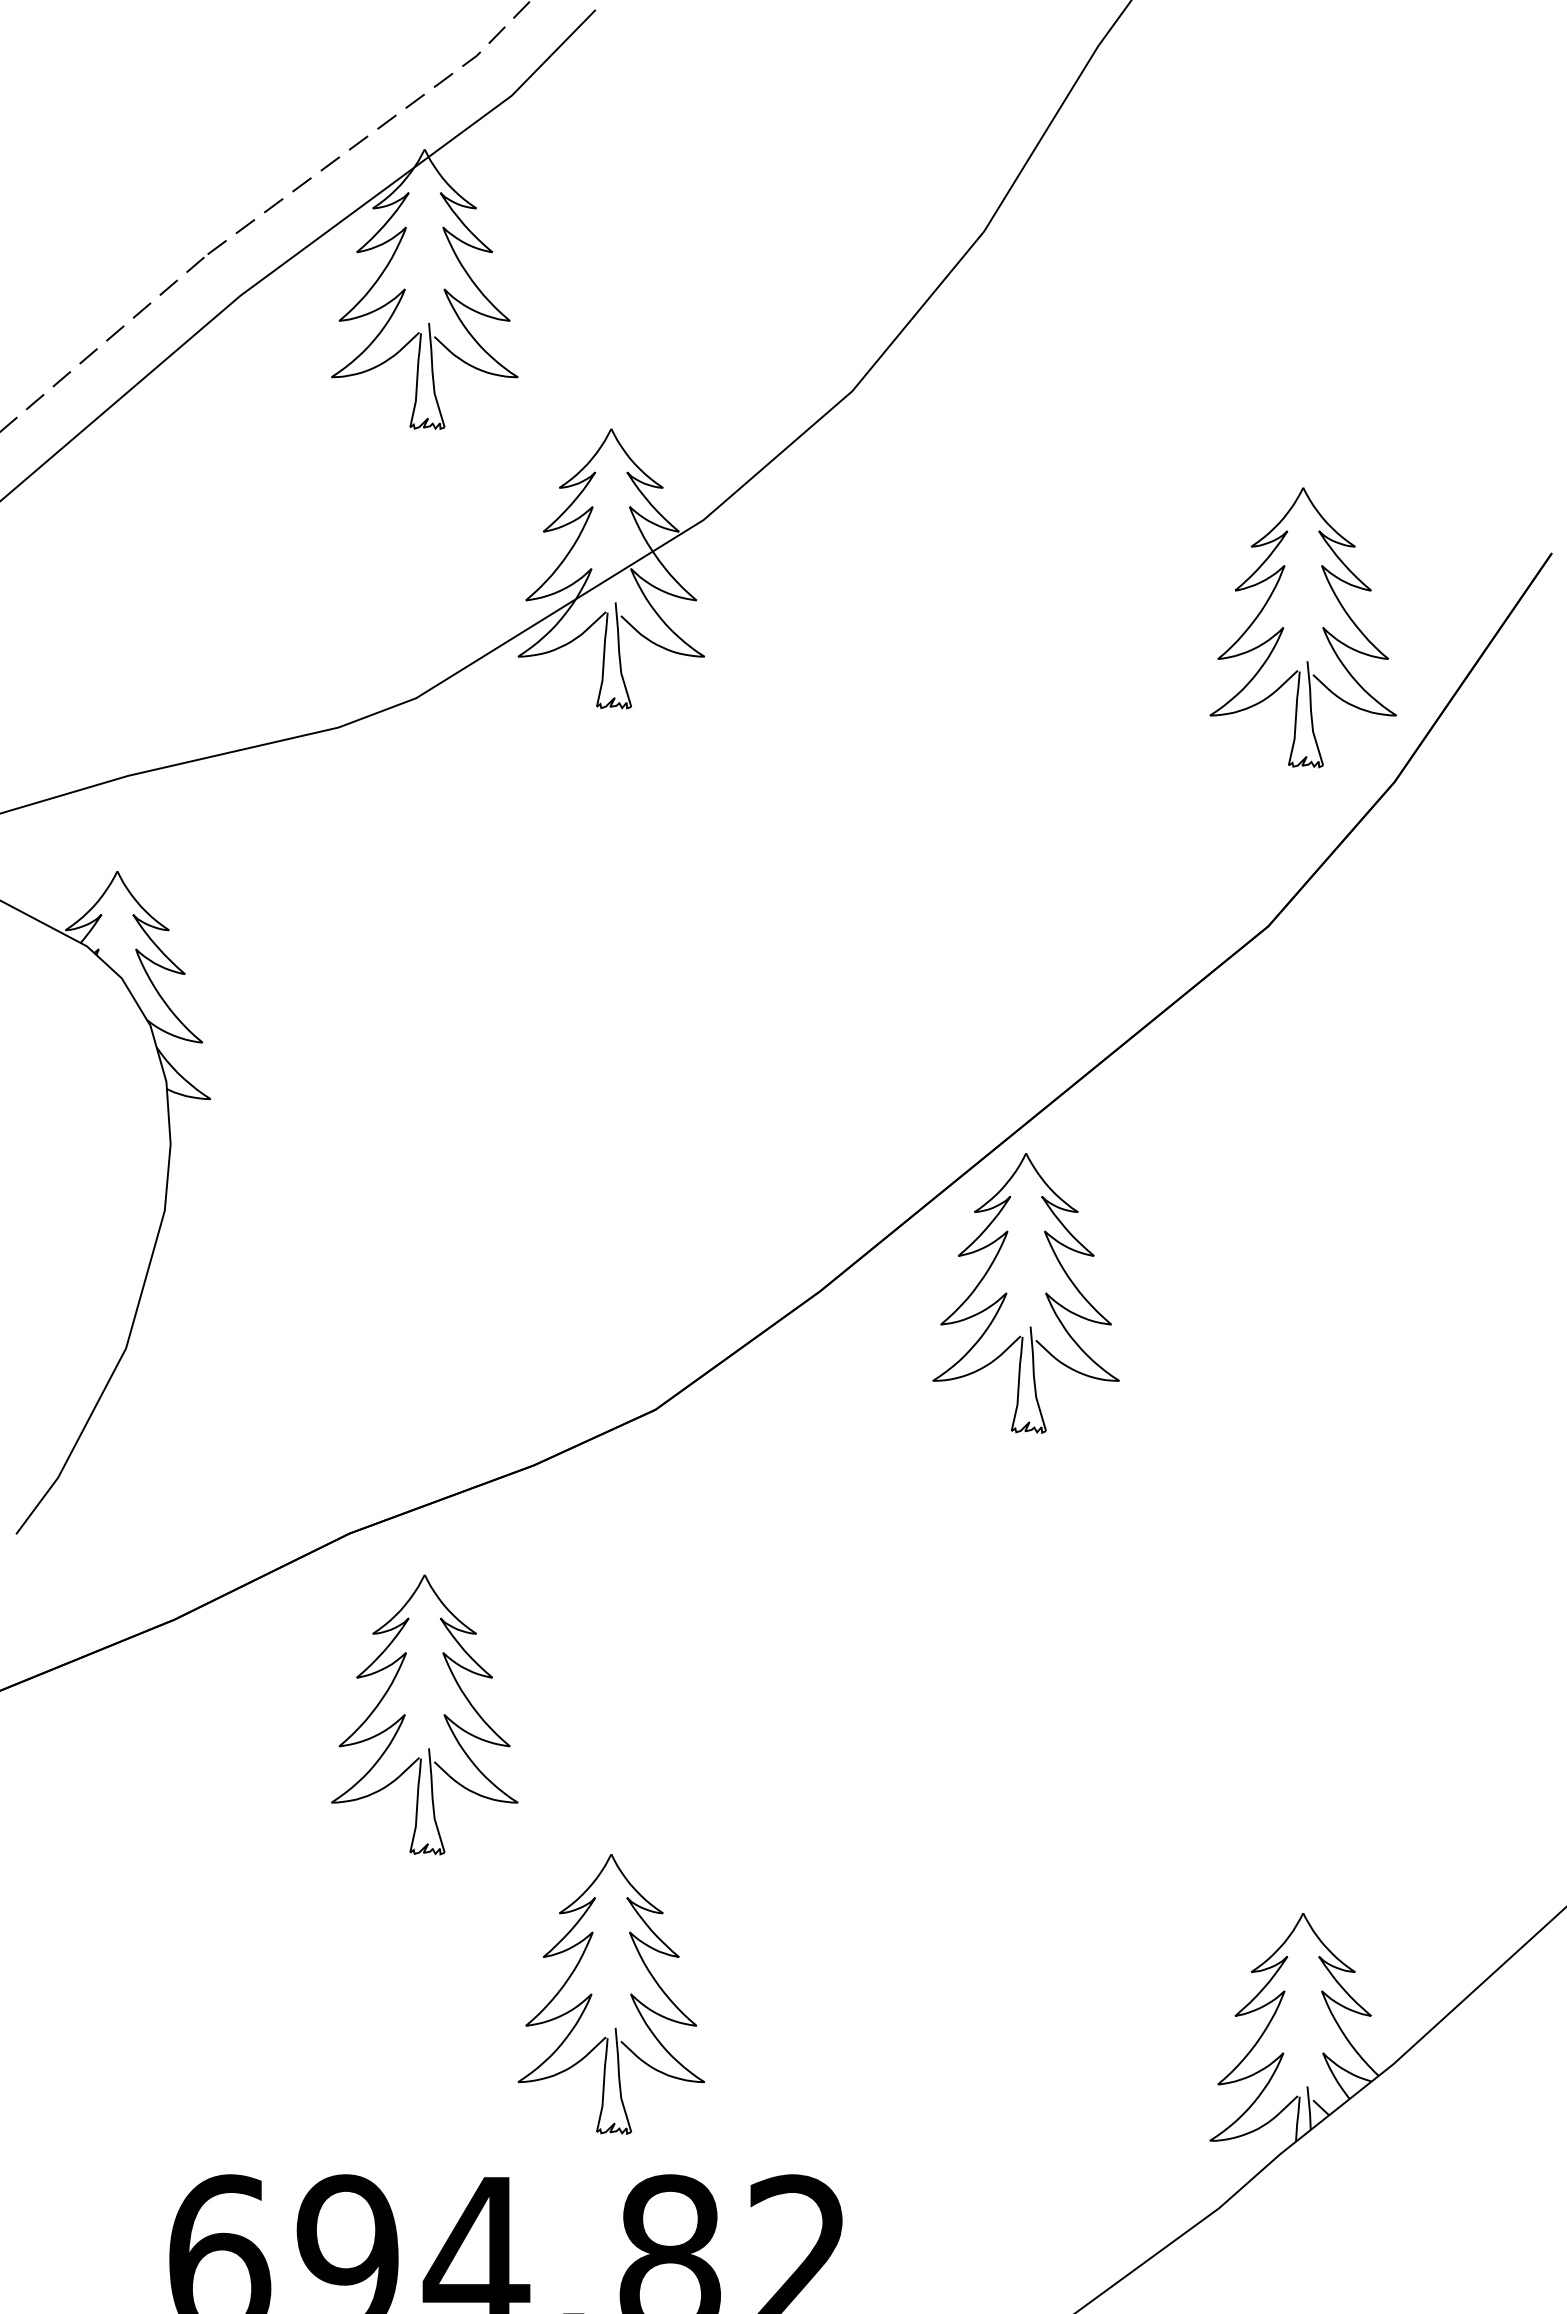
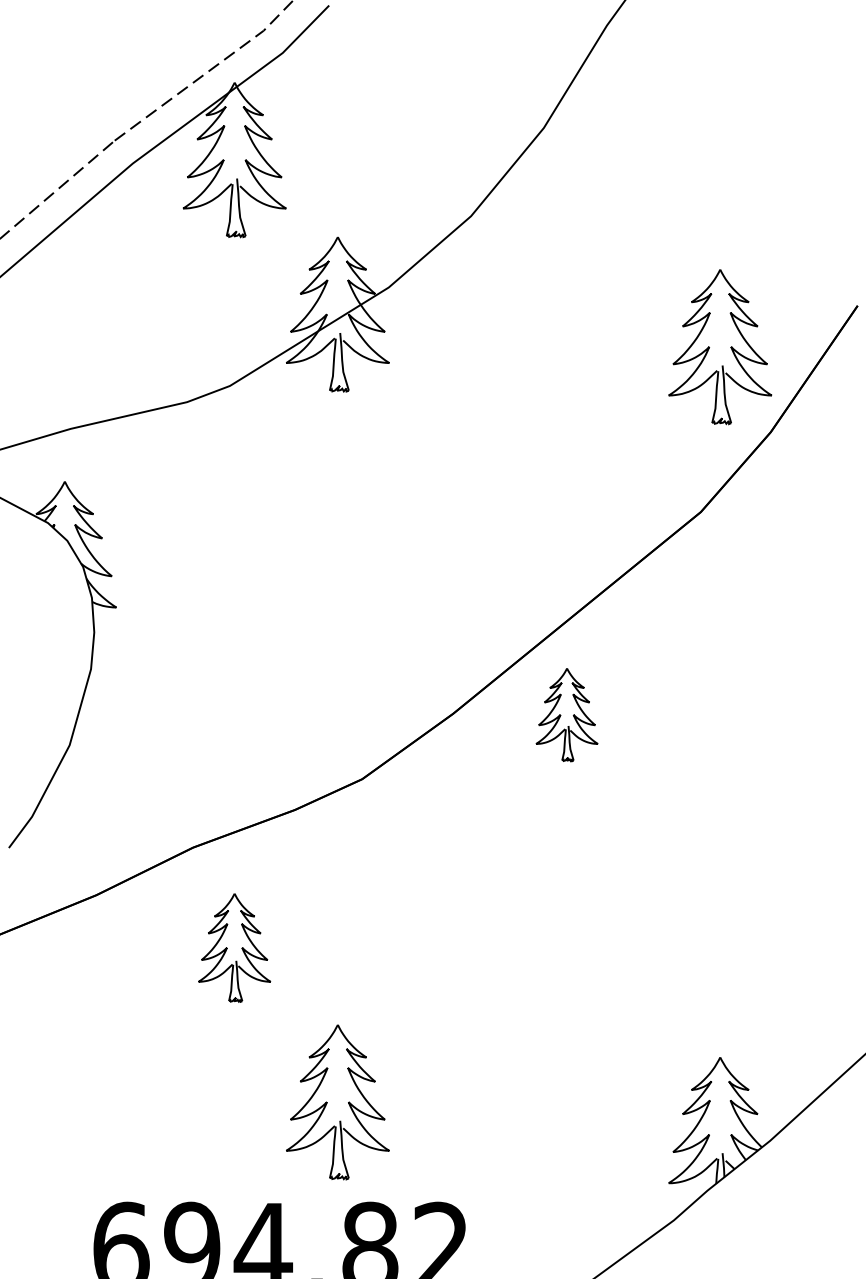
part: (1025, 1292) -> (566, 714), size x0.6
part: (424, 1714) -> (234, 947), size x0.7

